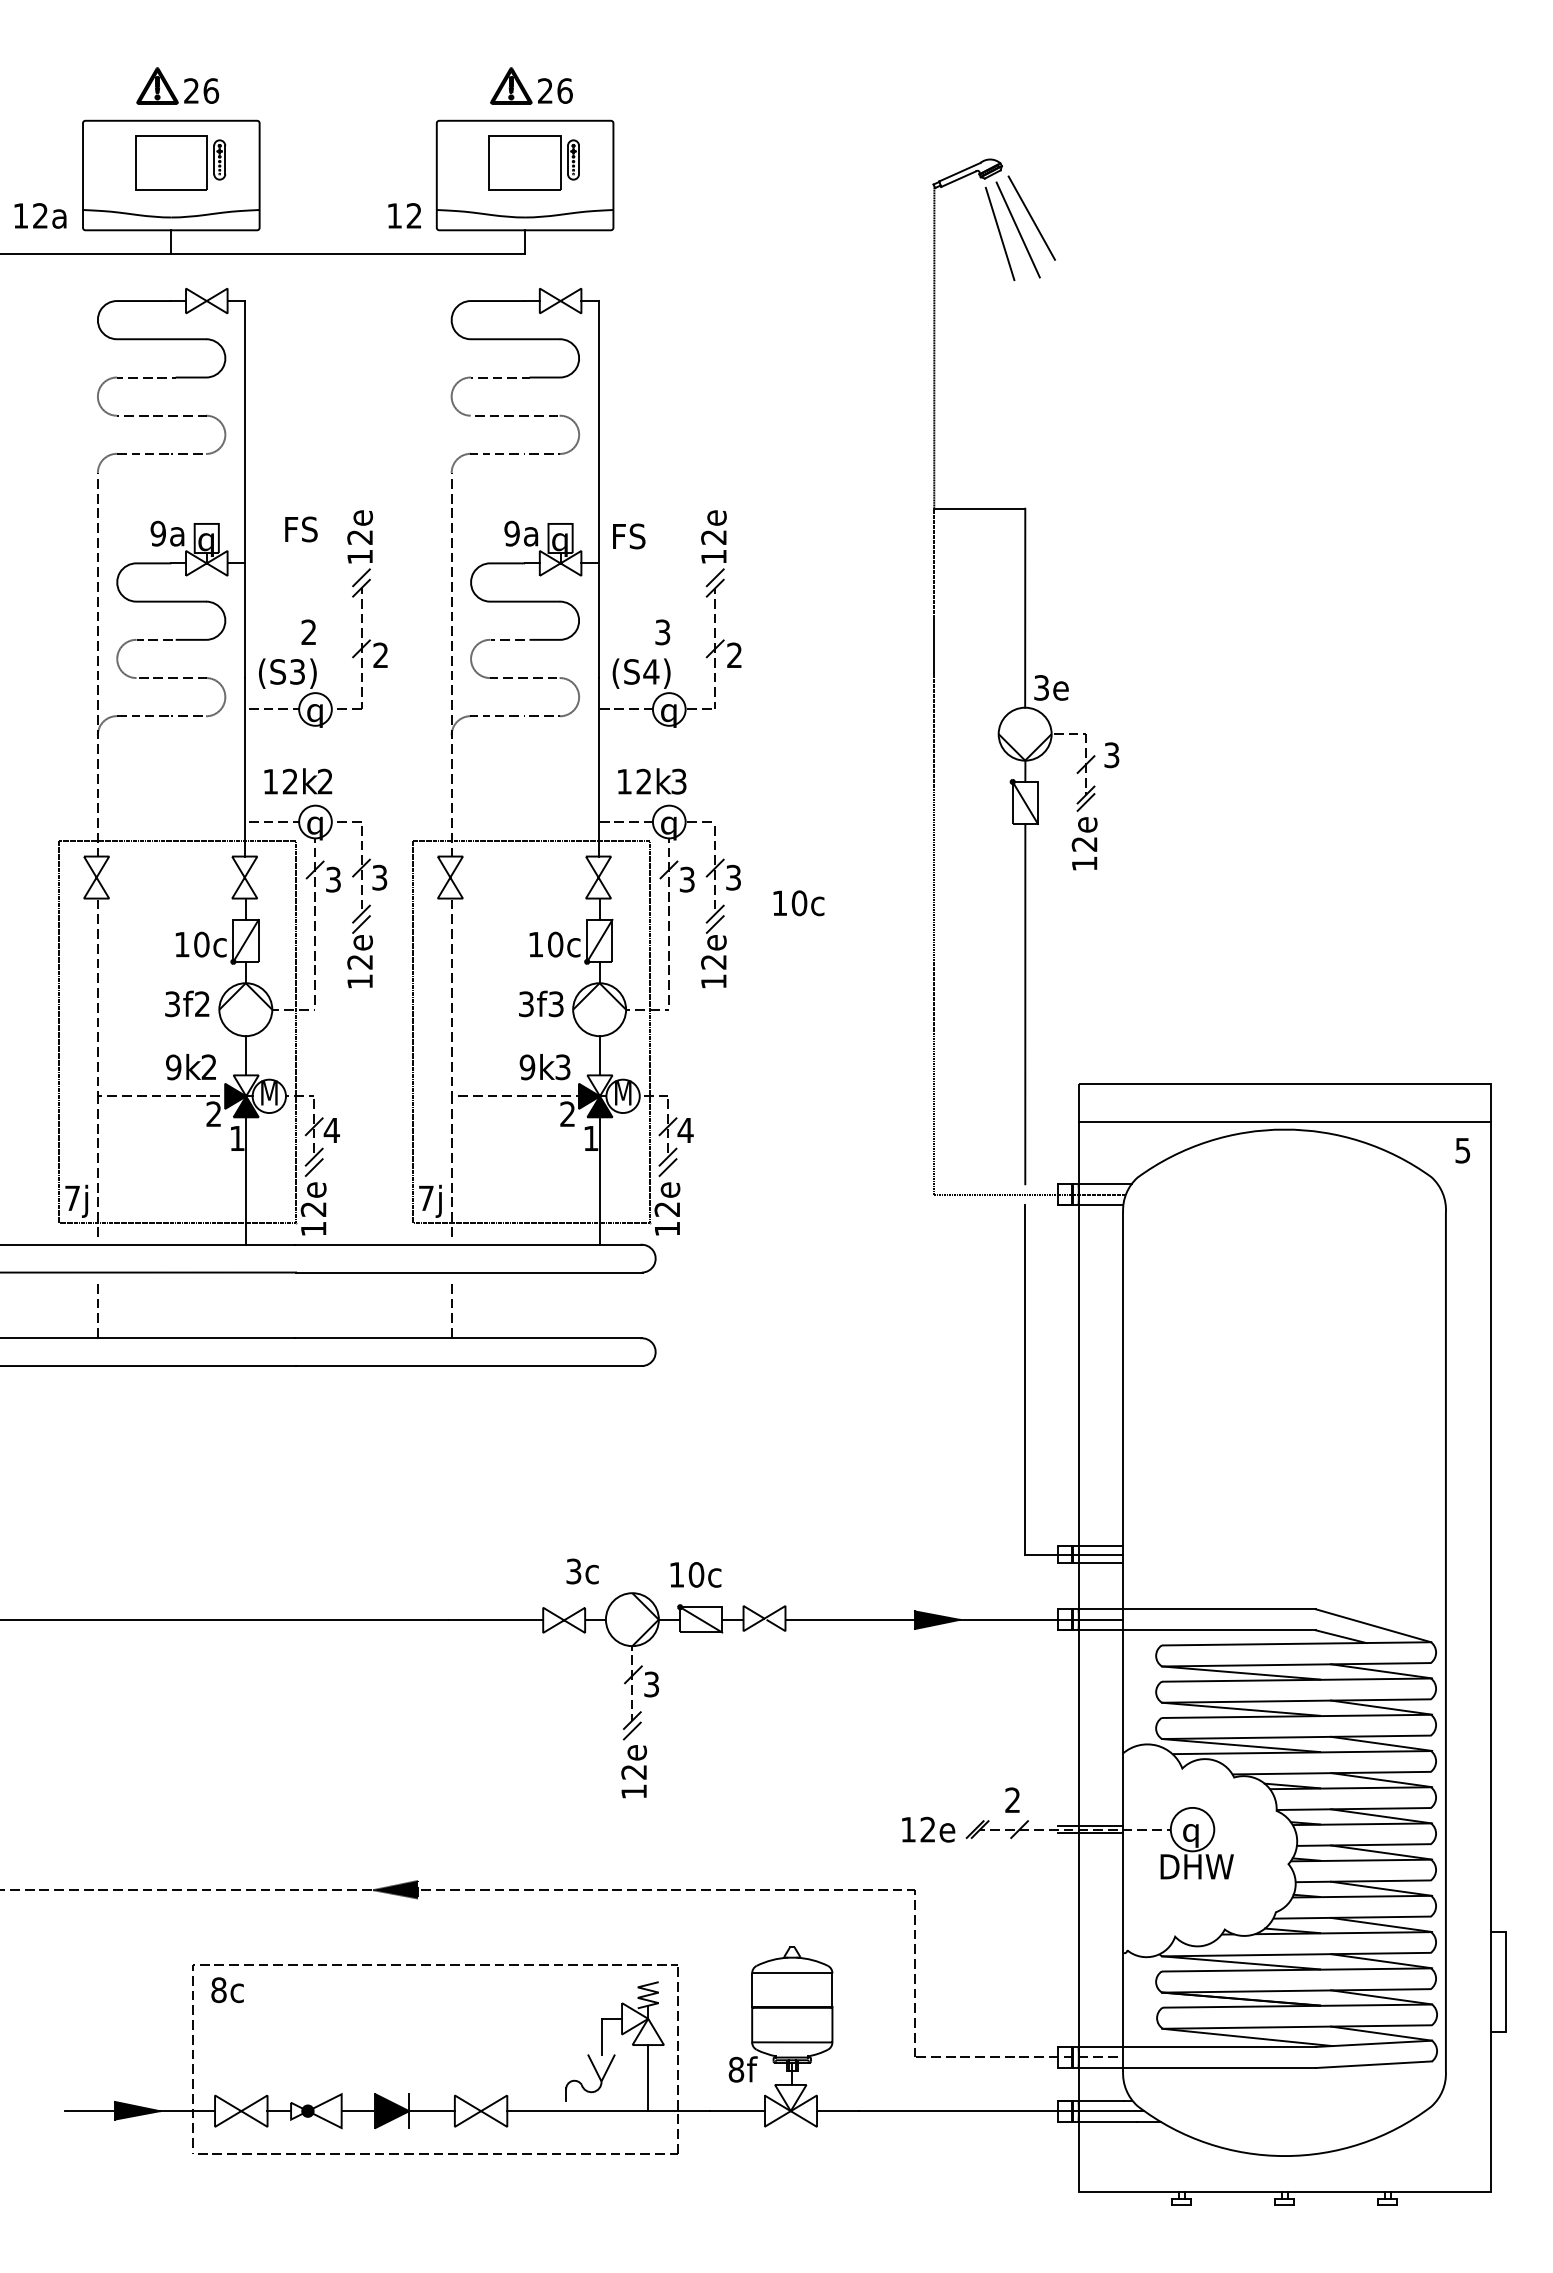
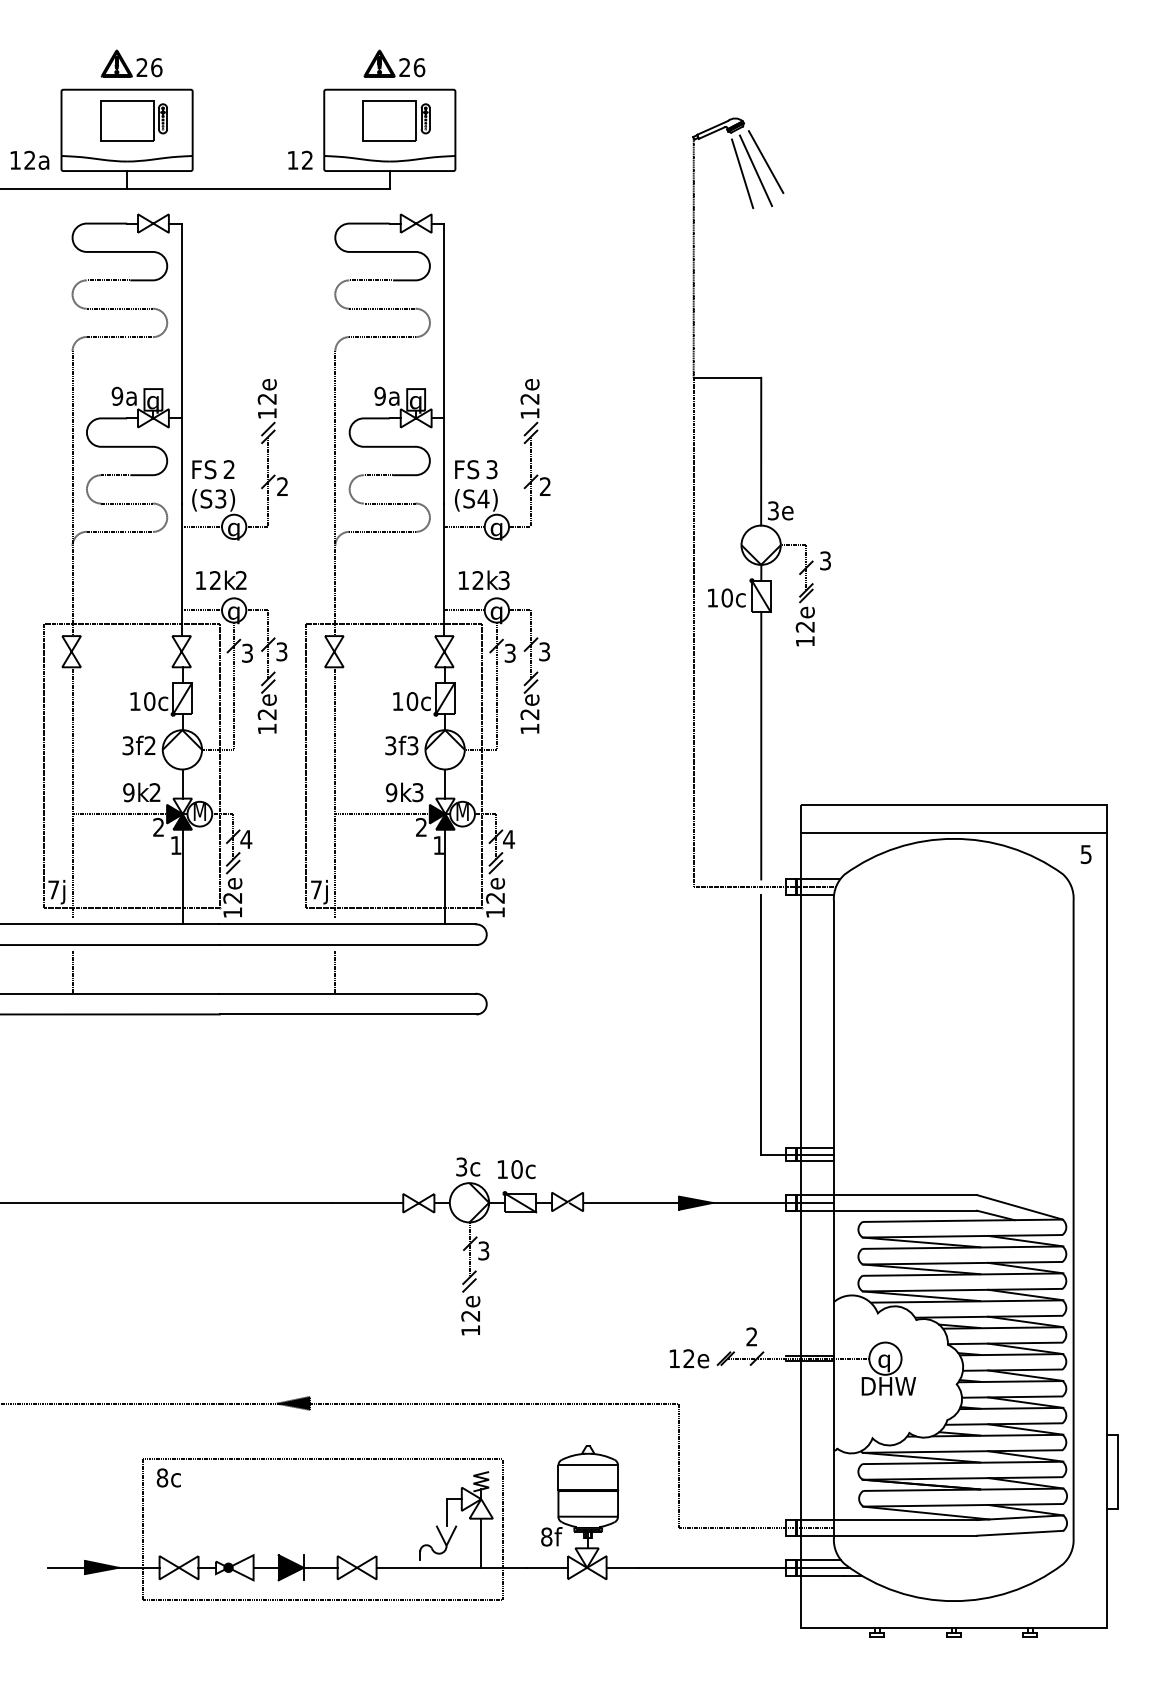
text: (301, 529) -> (204, 469), moved
text: (629, 536) -> (467, 469), moved
text: (798, 903) -> (726, 598), moved
text: (582, 1571) -> (468, 1167), moved

